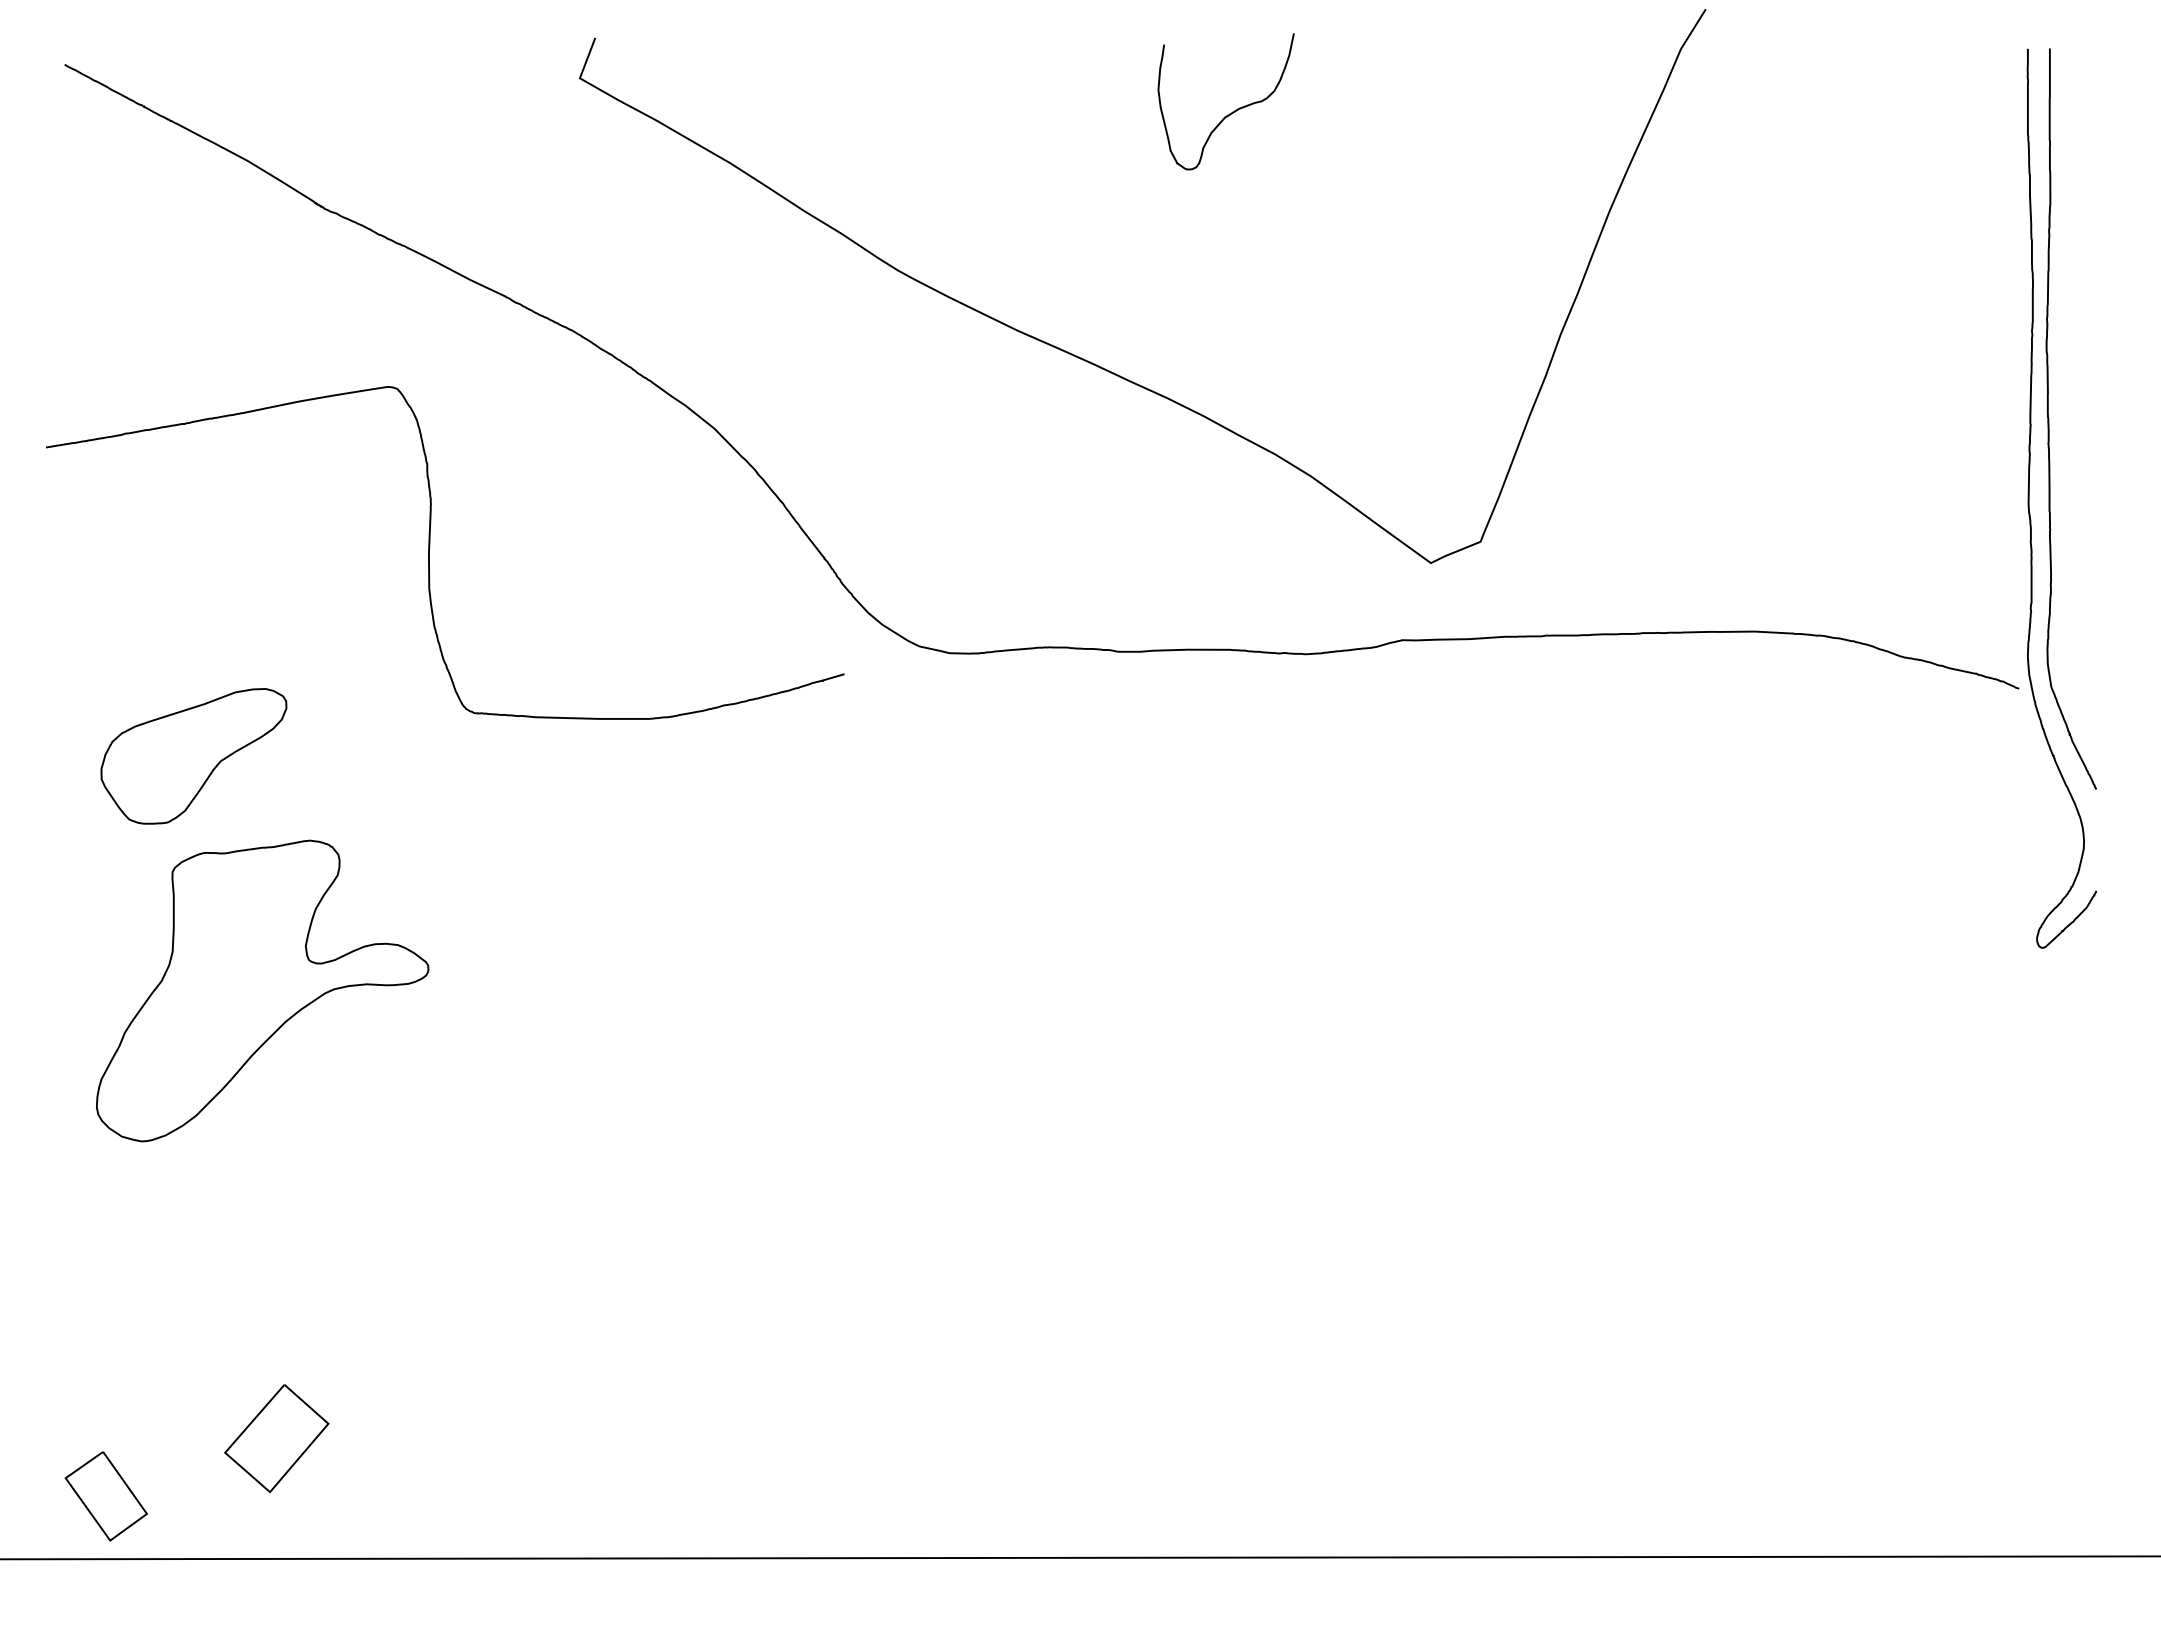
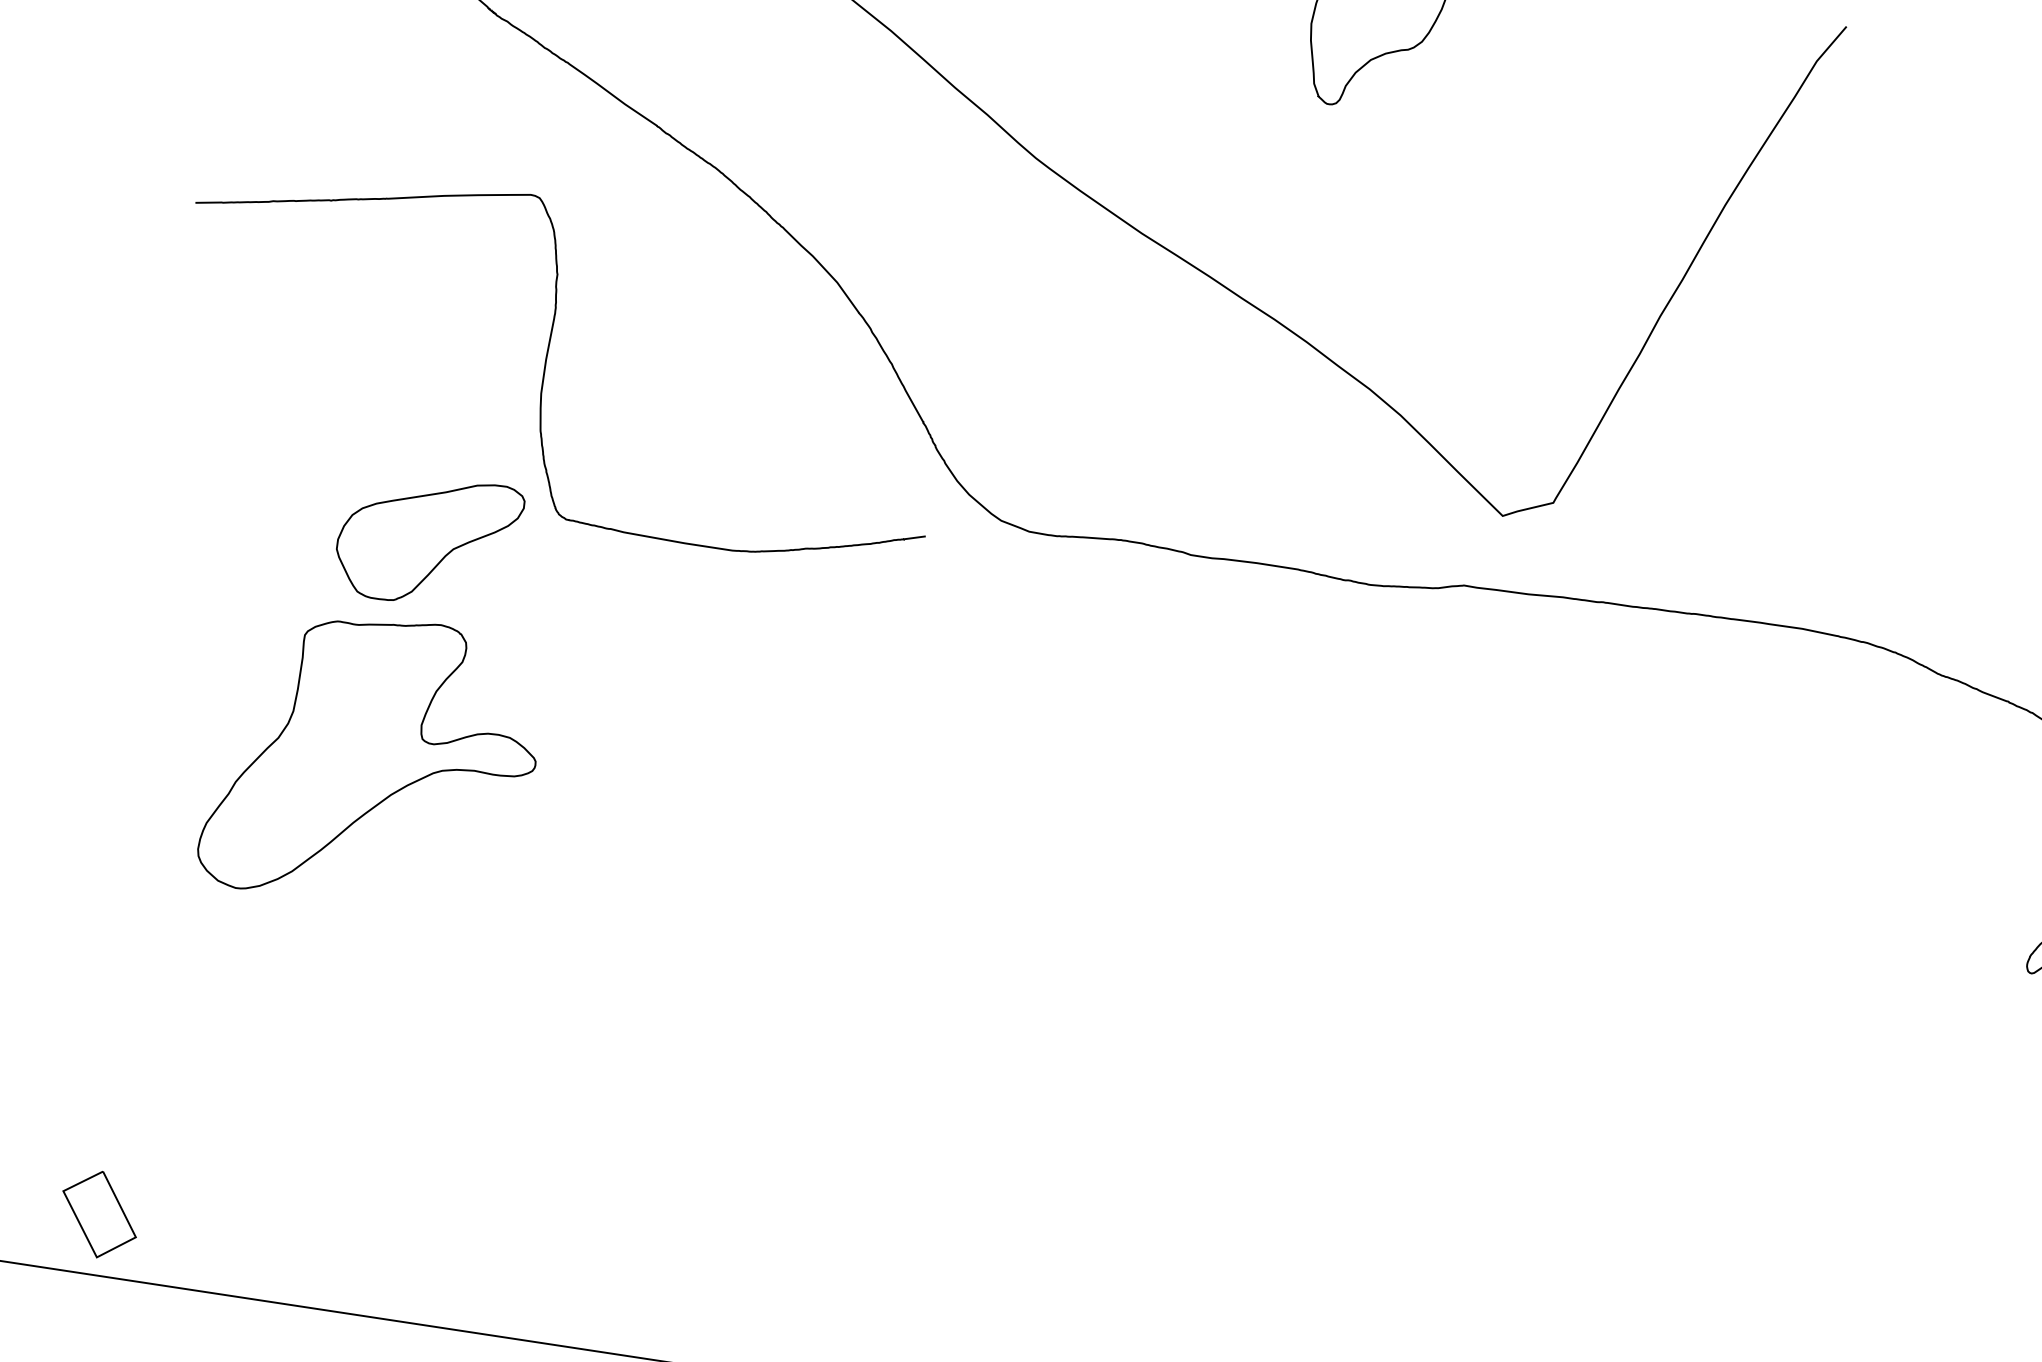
part: (193, 756) -> (427, 540), moved
part: (262, 990) -> (373, 761), moved
part: (276, 1438) -> (270, 1184), removed

